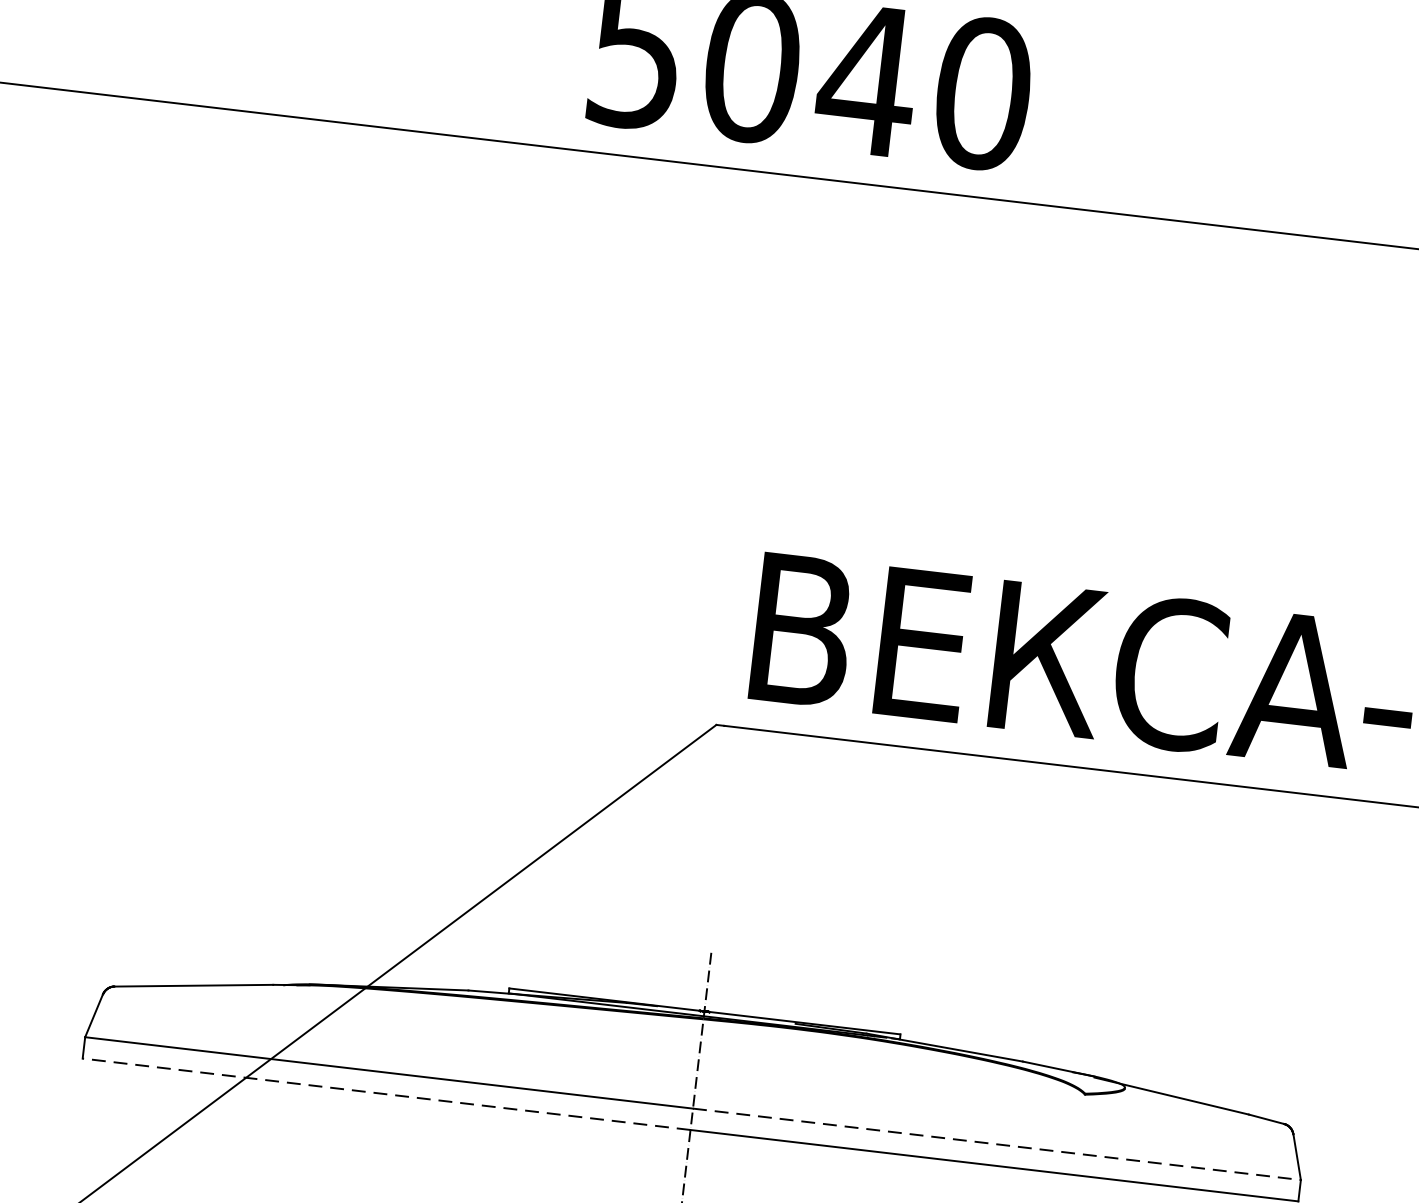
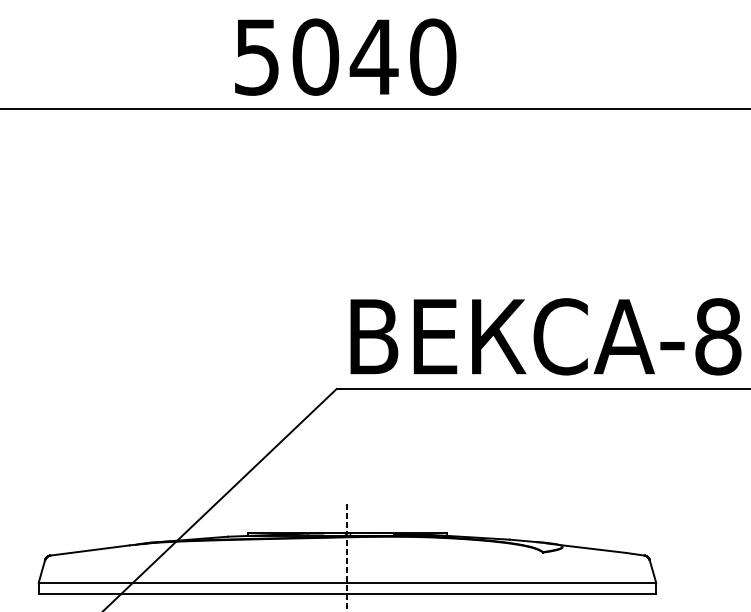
line: (385, 1094) -> (192, 593), dashed -> solid
line: (998, 1144) -> (502, 582), dashed -> solid

